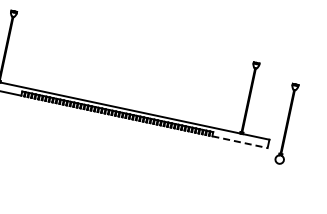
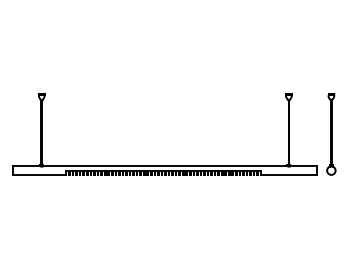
part: (287, 124) -> (331, 134), moved
line: (240, 141) -> (289, 174), dashed -> solid

